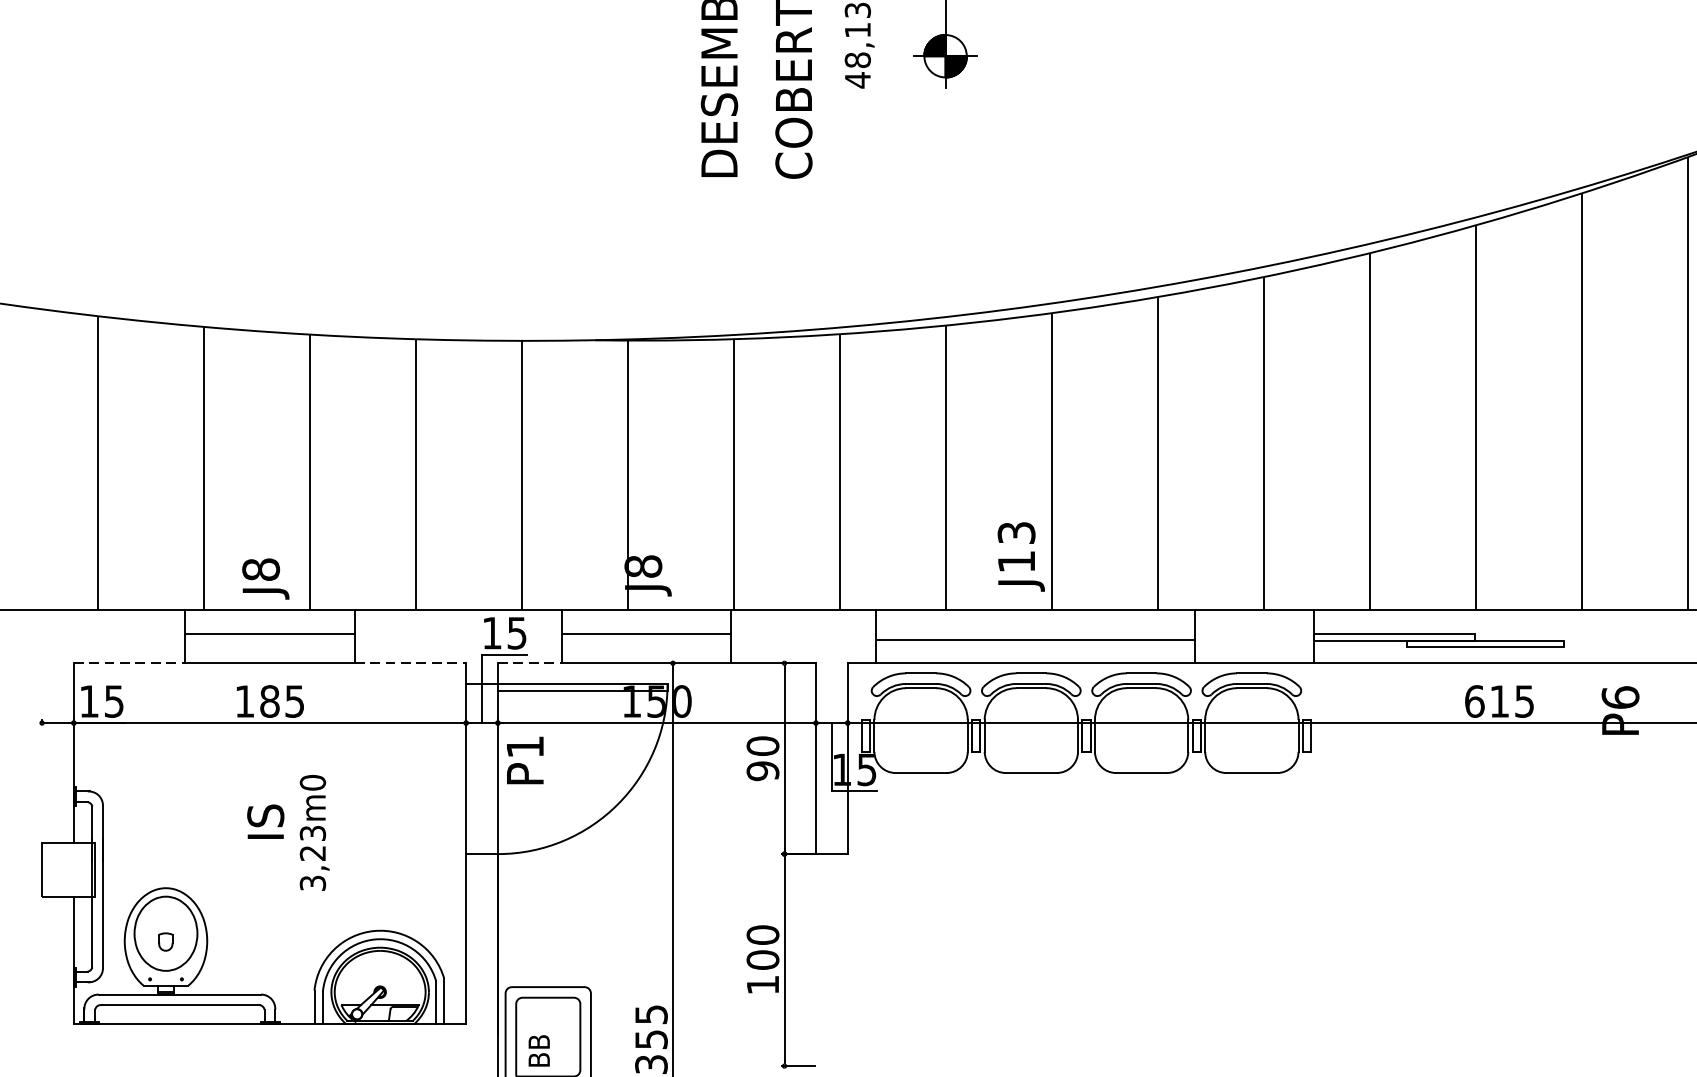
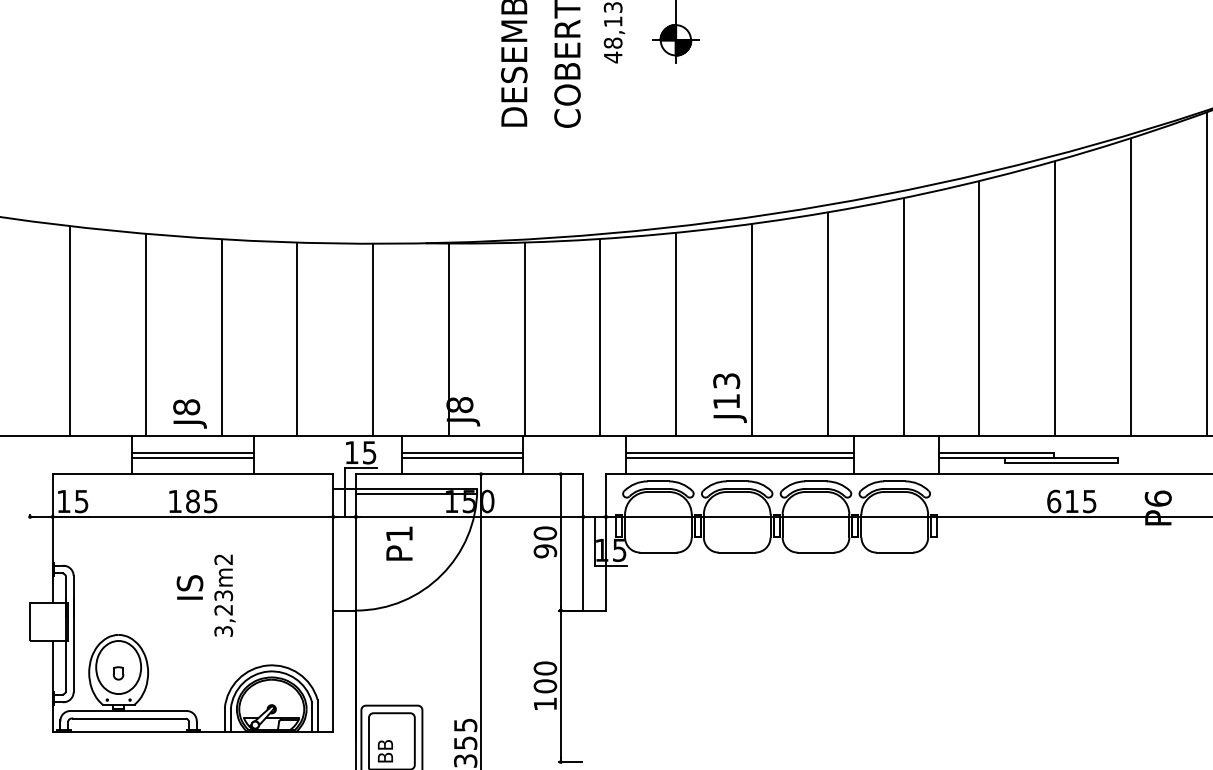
line: (1035, 632) -> (740, 452), added
line: (269, 639) -> (192, 457), added
line: (645, 639) -> (461, 457), added
line: (129, 663) -> (92, 474), dashed -> solid
line: (410, 663) -> (293, 474), dashed -> solid
line: (529, 663) -> (378, 474), dashed -> solid
text: (525, 760) -> (399, 543), moved
text: (312, 782) -> (223, 559), 3,23m0 -> 3,23m2

